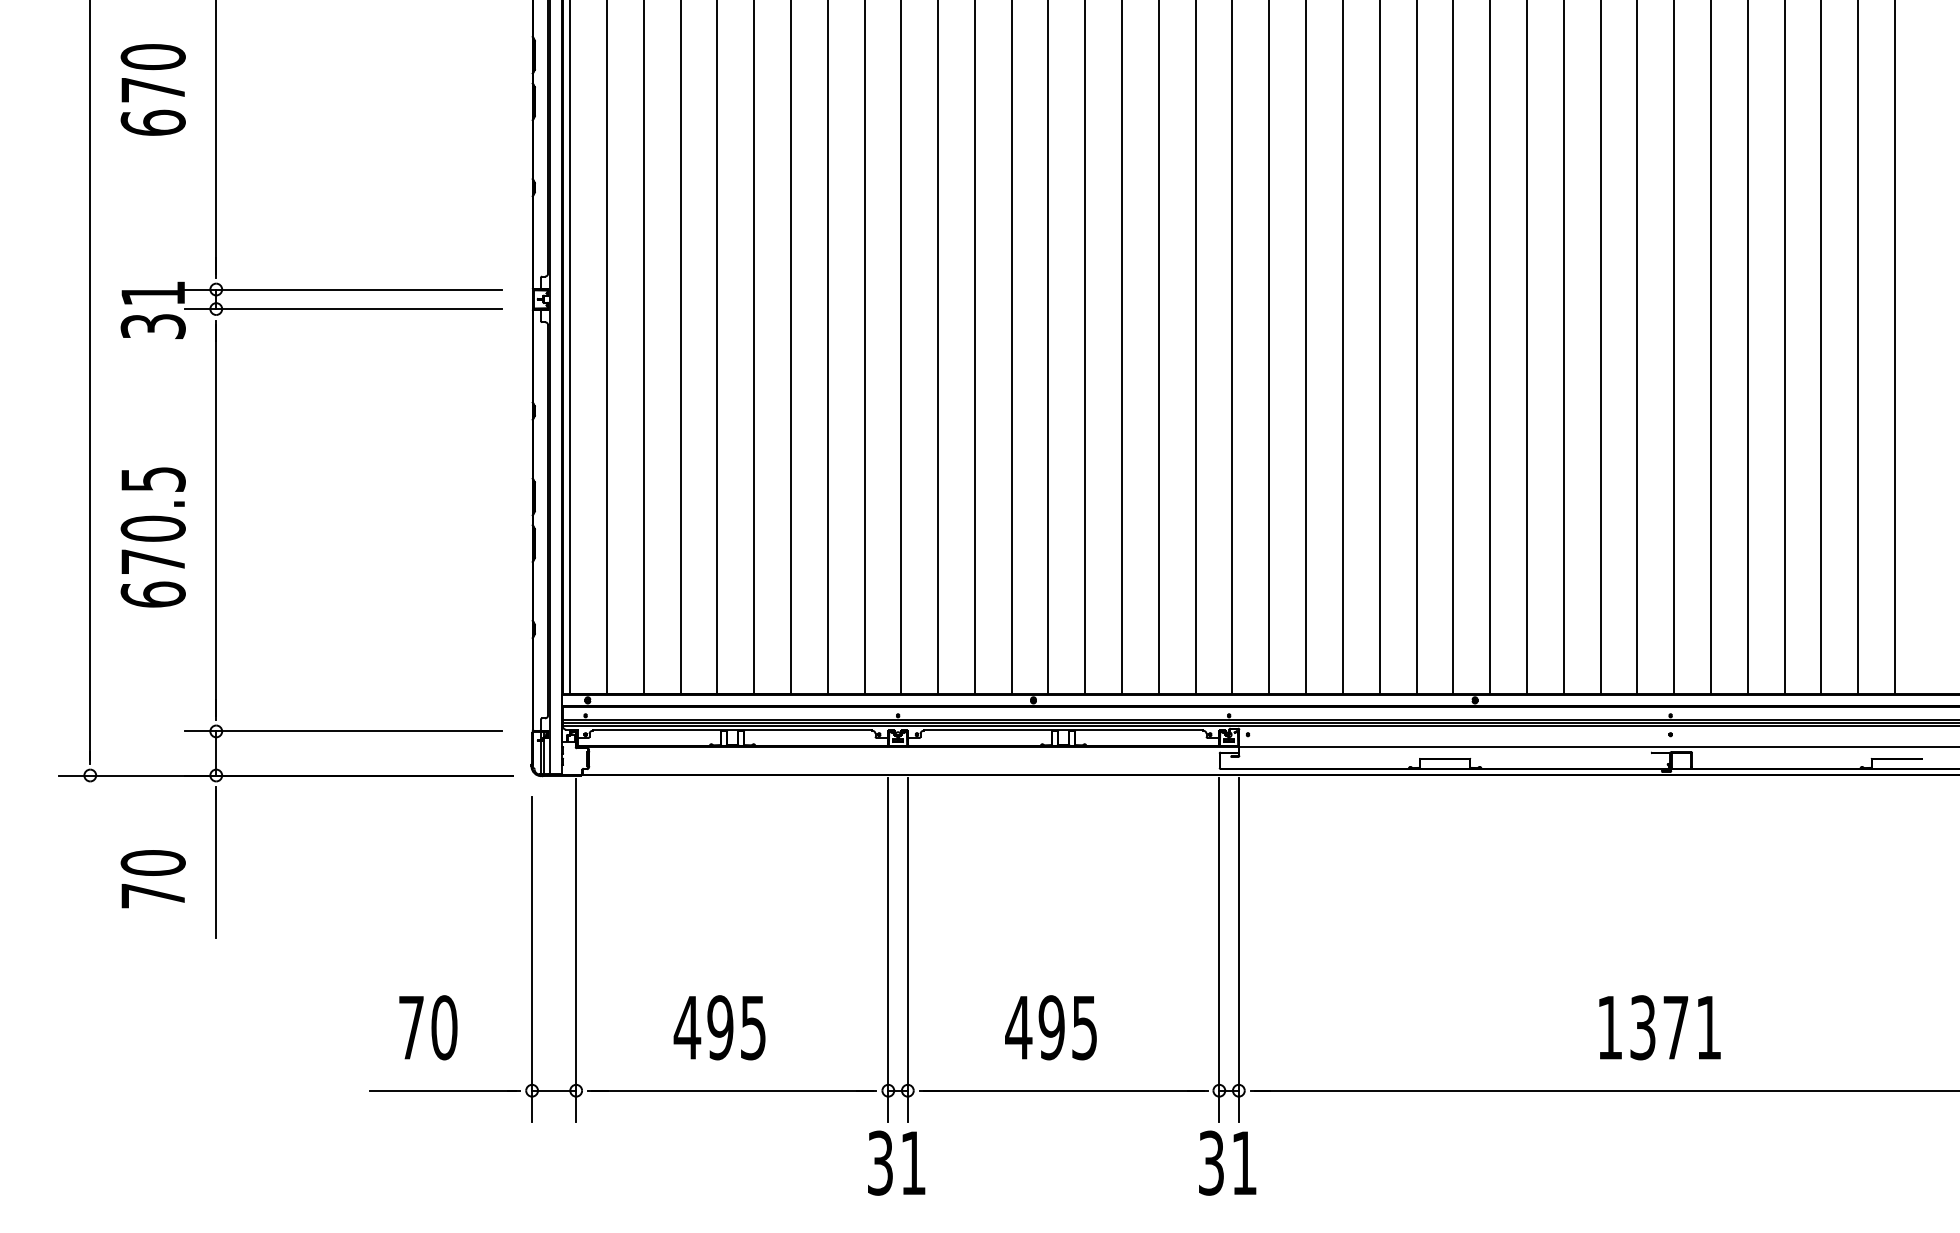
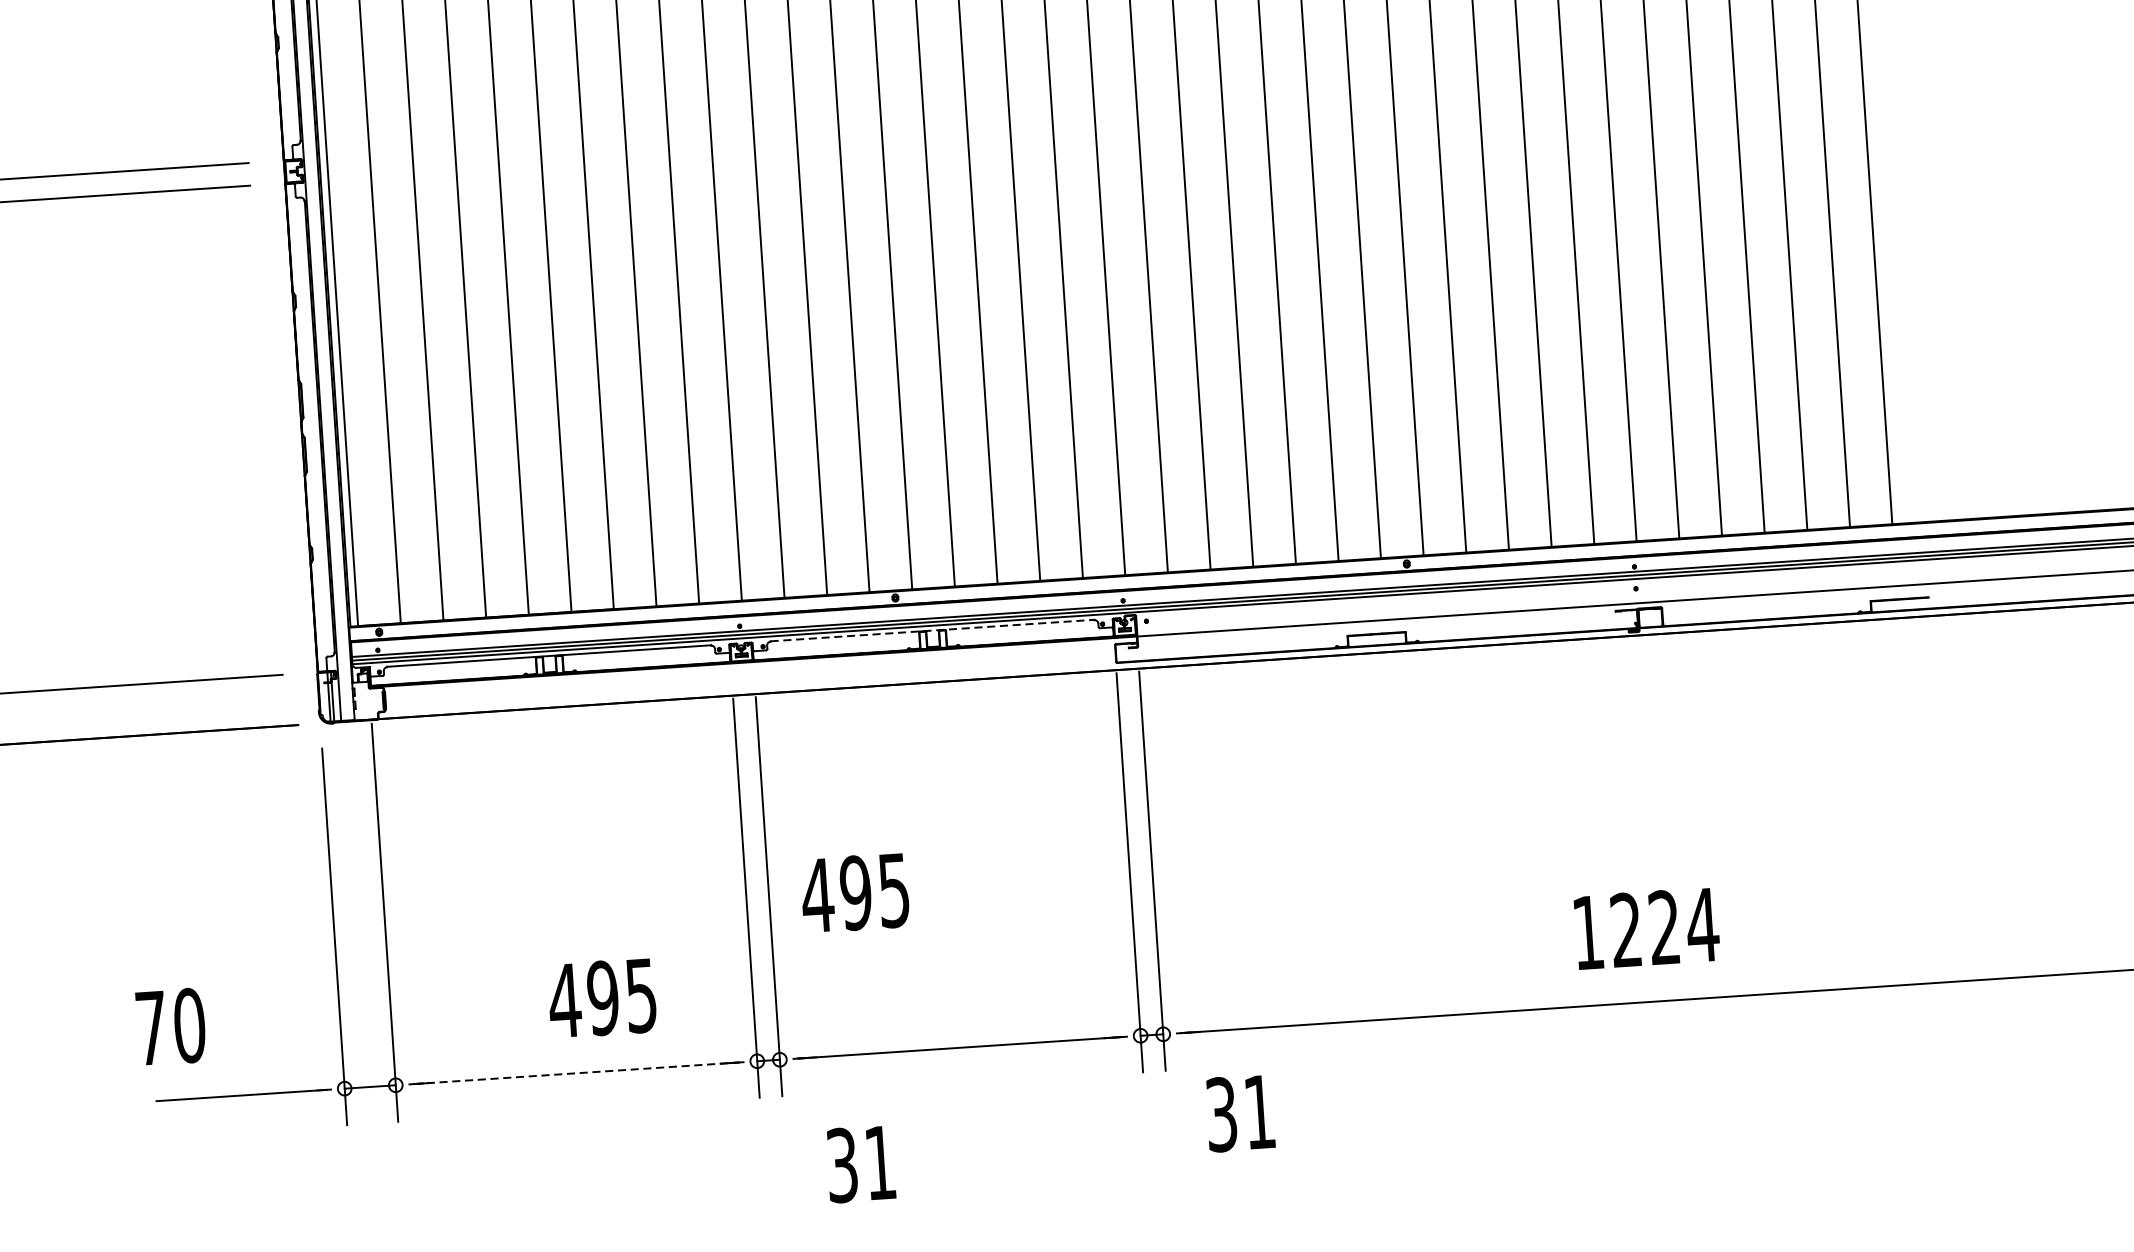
line: (1063, 730) -> (932, 630), solid -> dashed
text: (428, 1027) -> (171, 1026), moved
text: (719, 1027) -> (602, 998), moved
text: (1050, 1027) -> (854, 892), moved
text: (1676, 1027) -> (1665, 927), 1371 -> 1224
line: (732, 1090) -> (576, 1072), solid -> dashed
text: (896, 1162) -> (860, 1163), moved
text: (1227, 1162) -> (1240, 1112), moved

